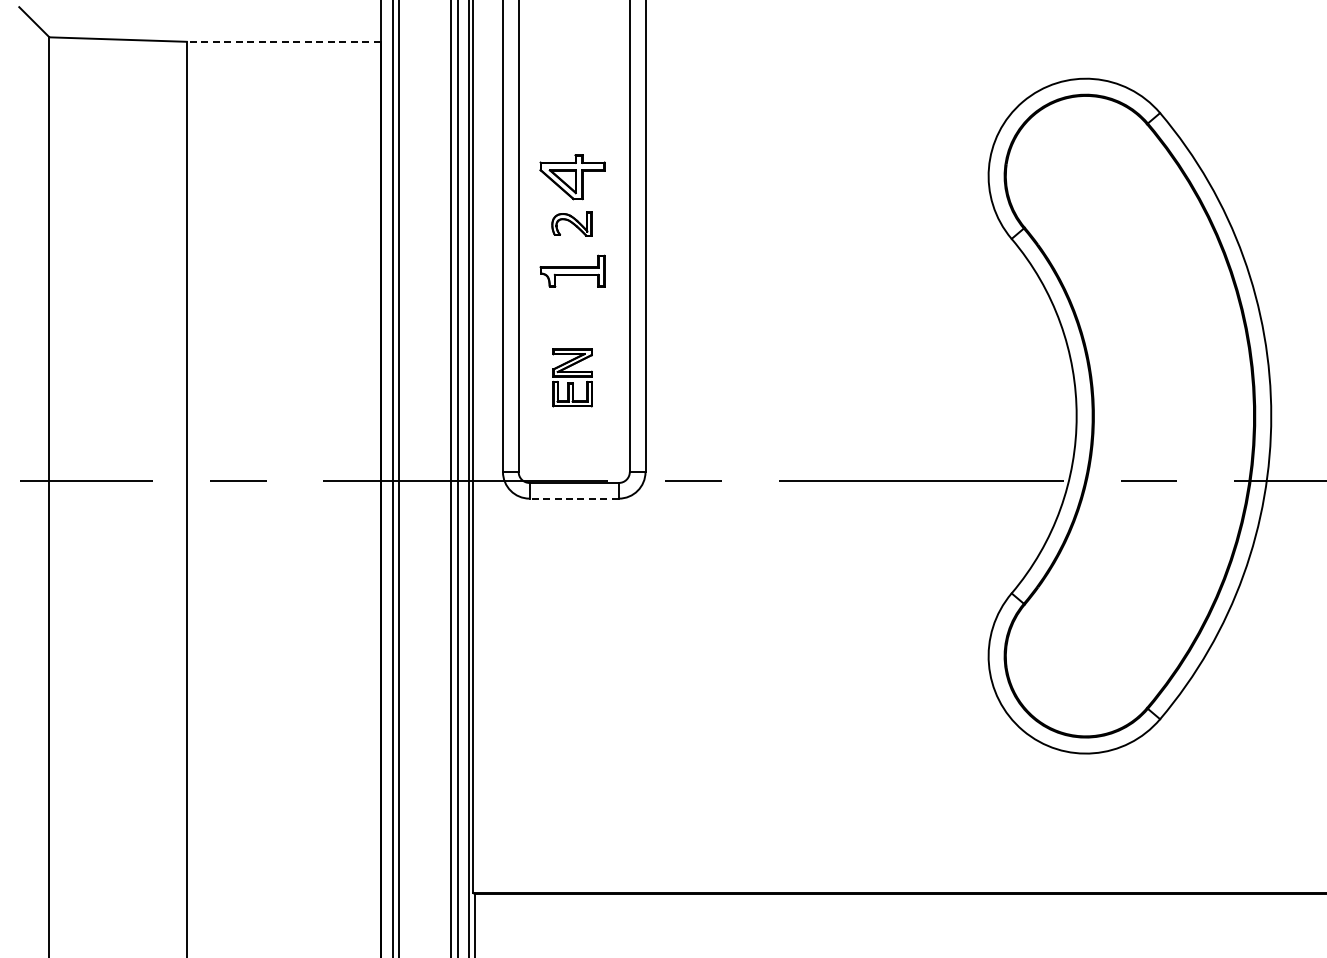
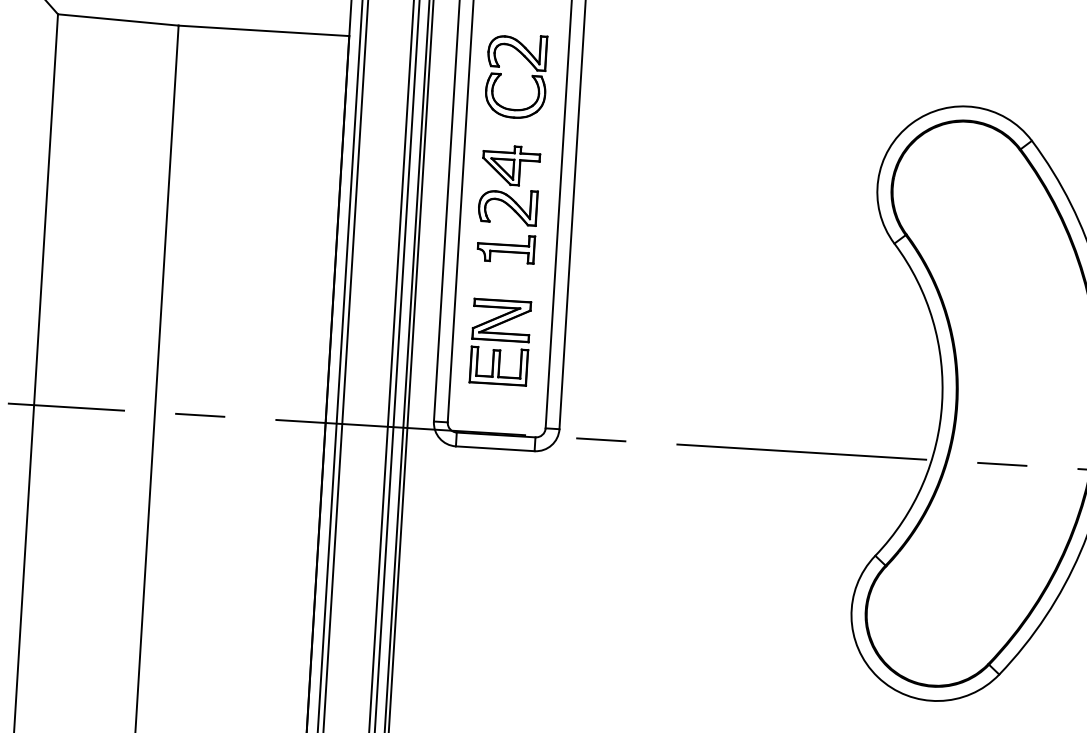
line: (283, 41) -> (263, 30), dashed -> solid
part: (555, 74) -> (501, 74), added
part: (571, 223) -> (507, 206), size x1.67
part: (572, 377) -> (500, 342), size x1.67
line: (574, 498) -> (495, 448), dashed -> solid

